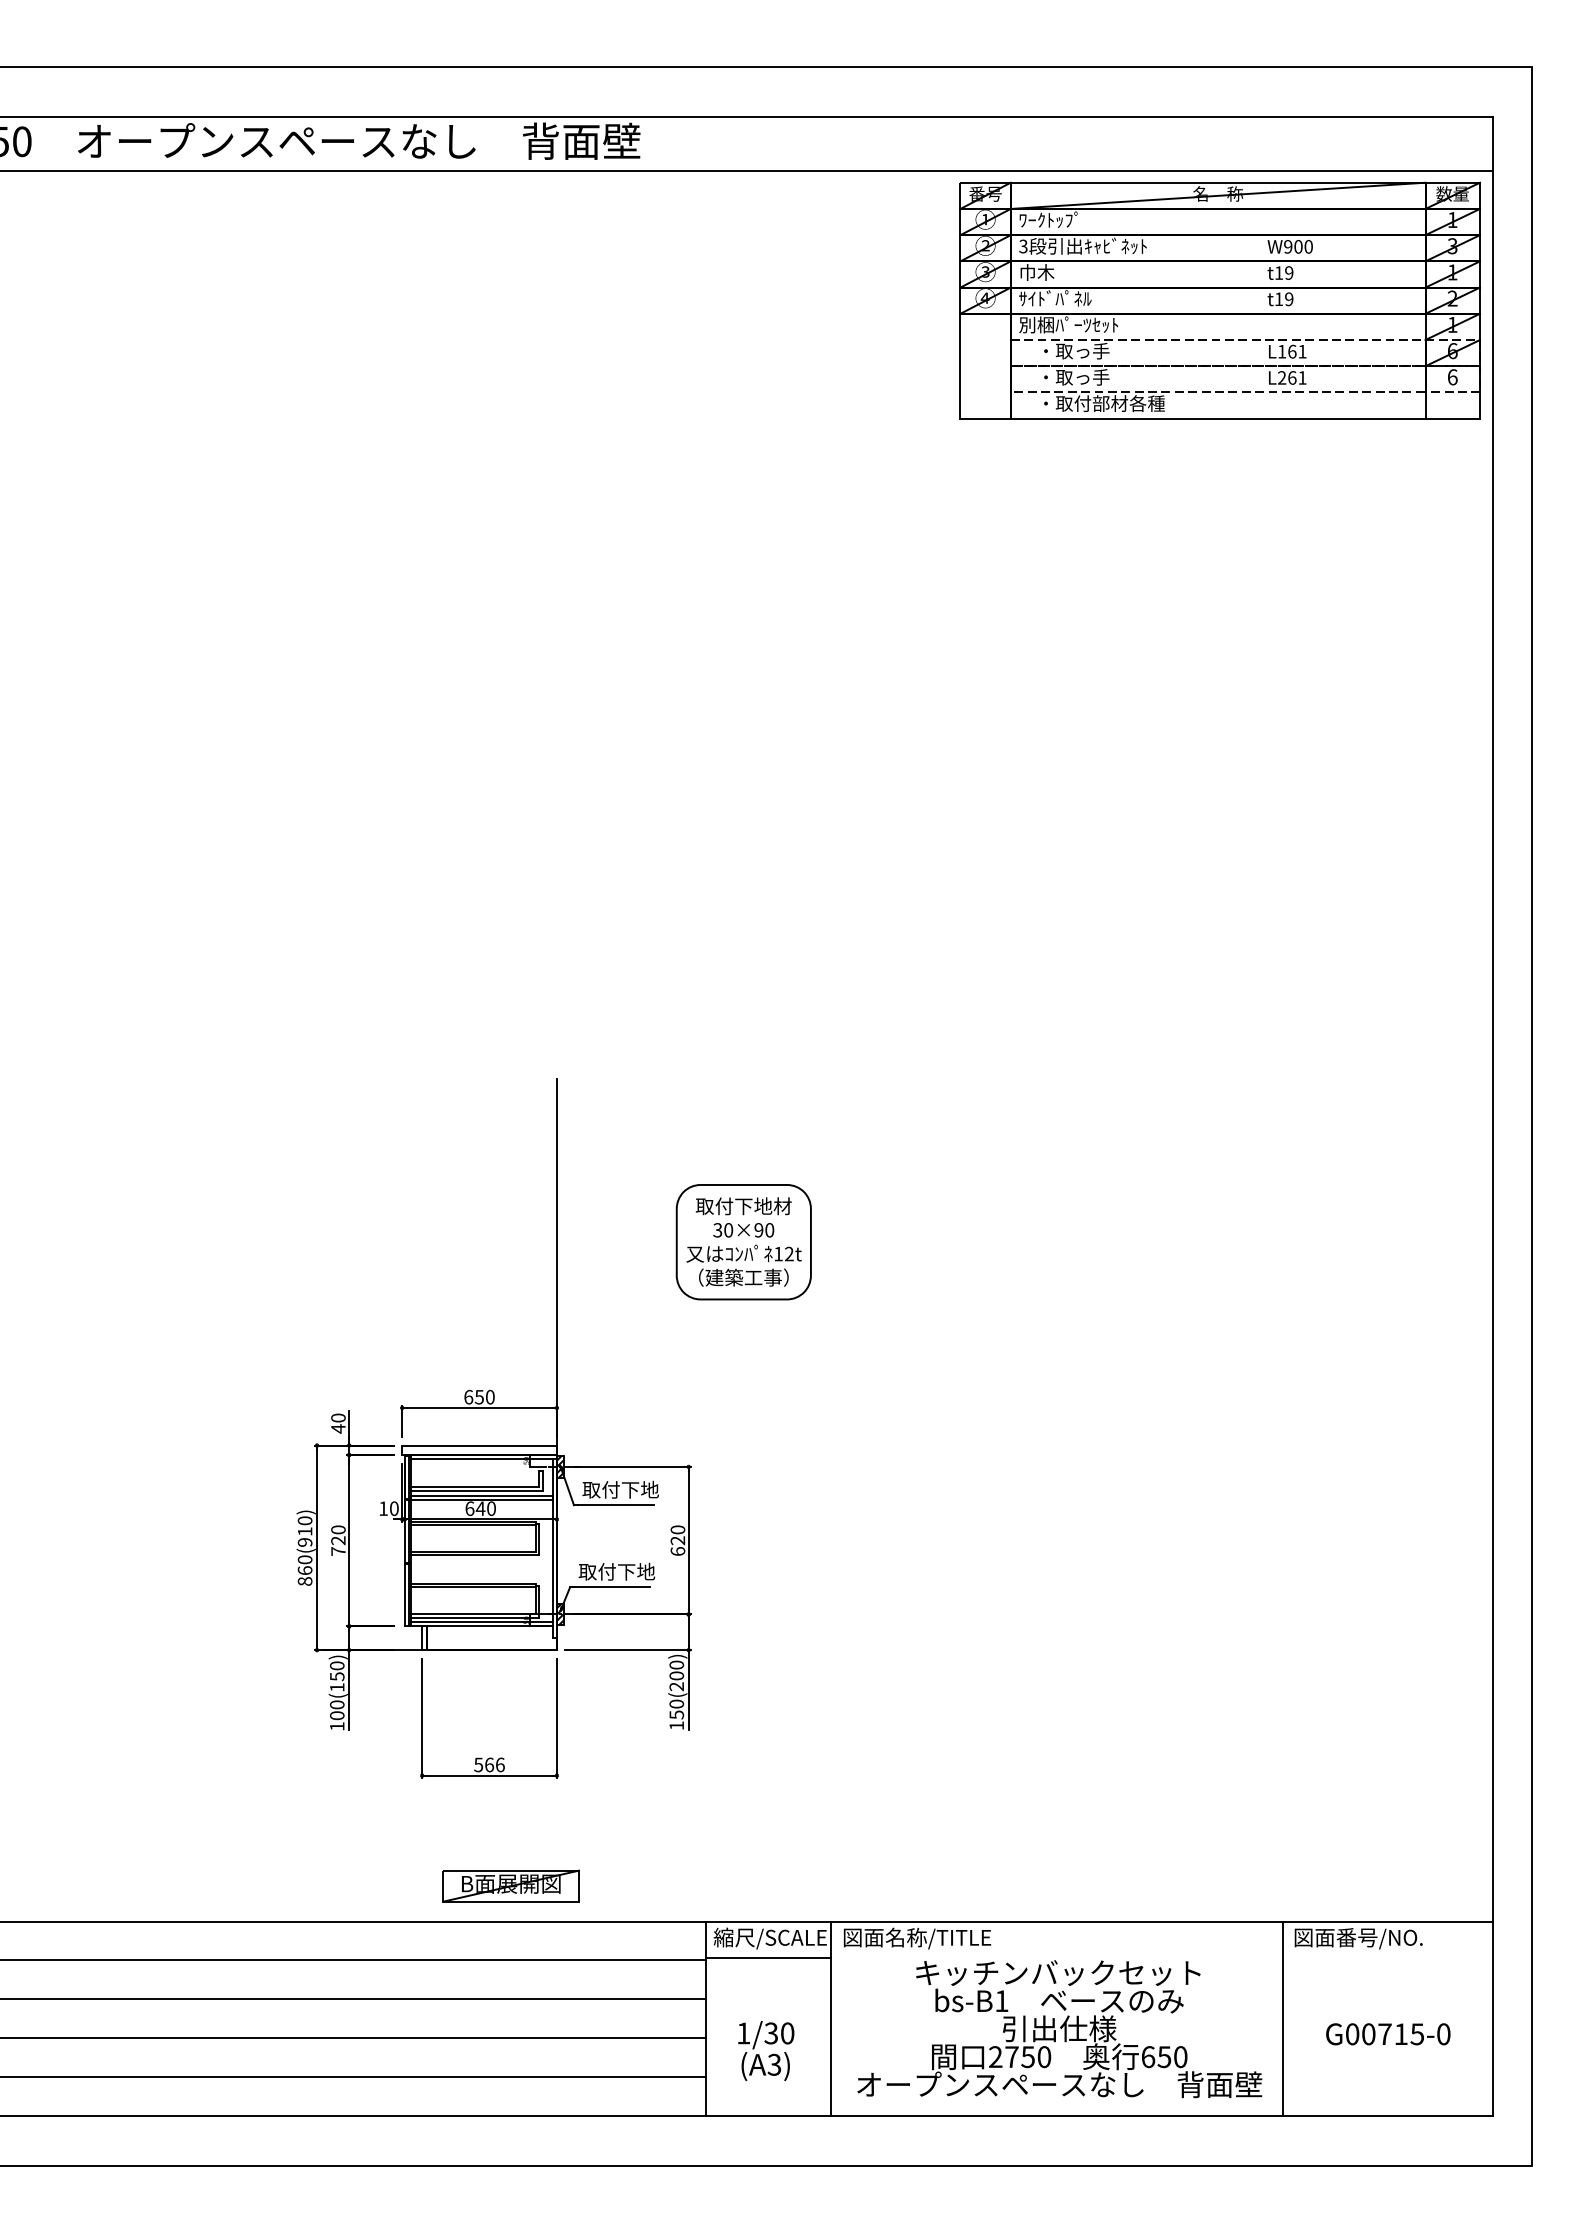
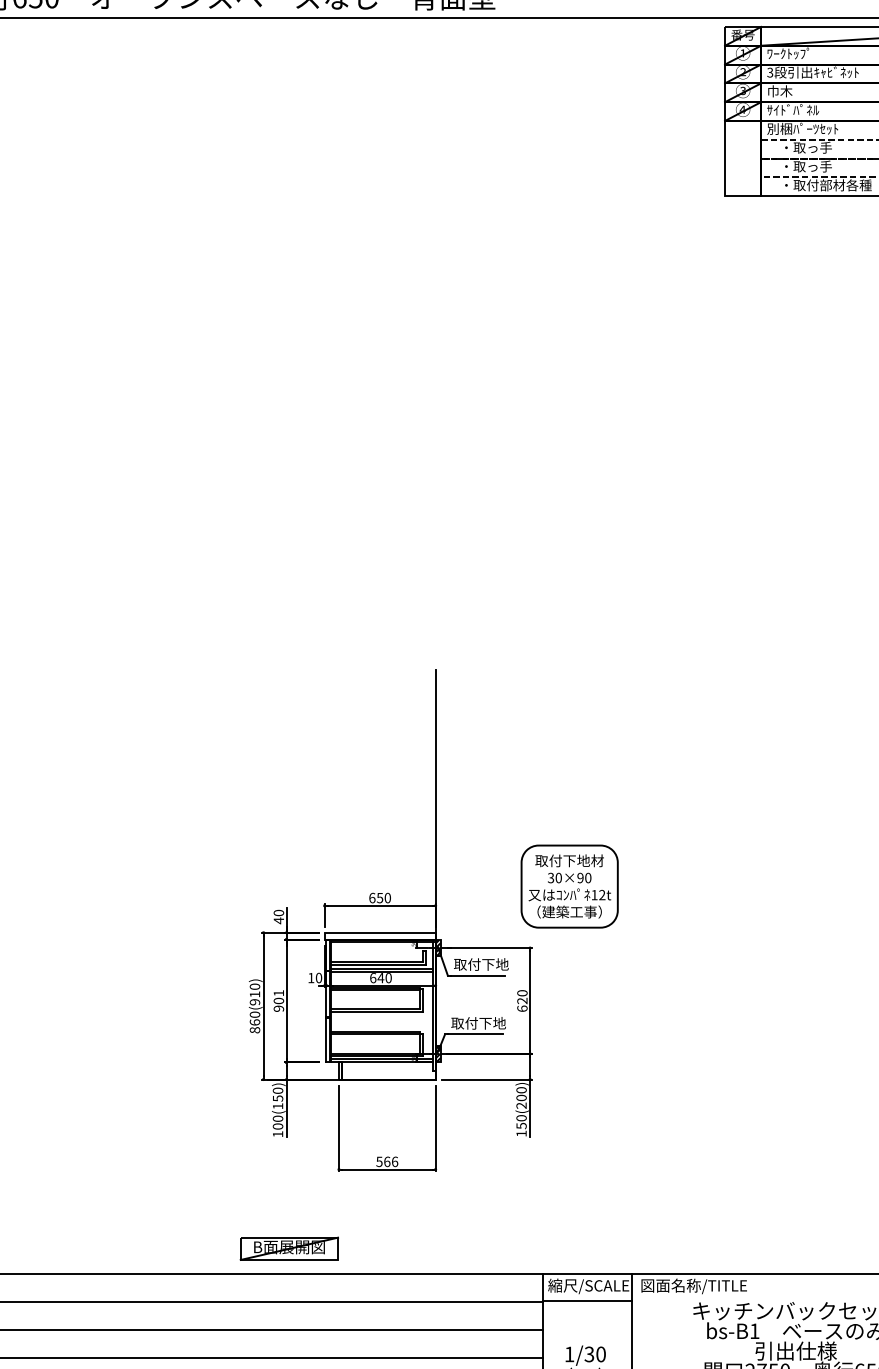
part: (743, 1242) -> (569, 886), moved
text: (338, 1540) -> (278, 1000), 720 -> 901
part: (510, 1885) -> (288, 1248), moved

